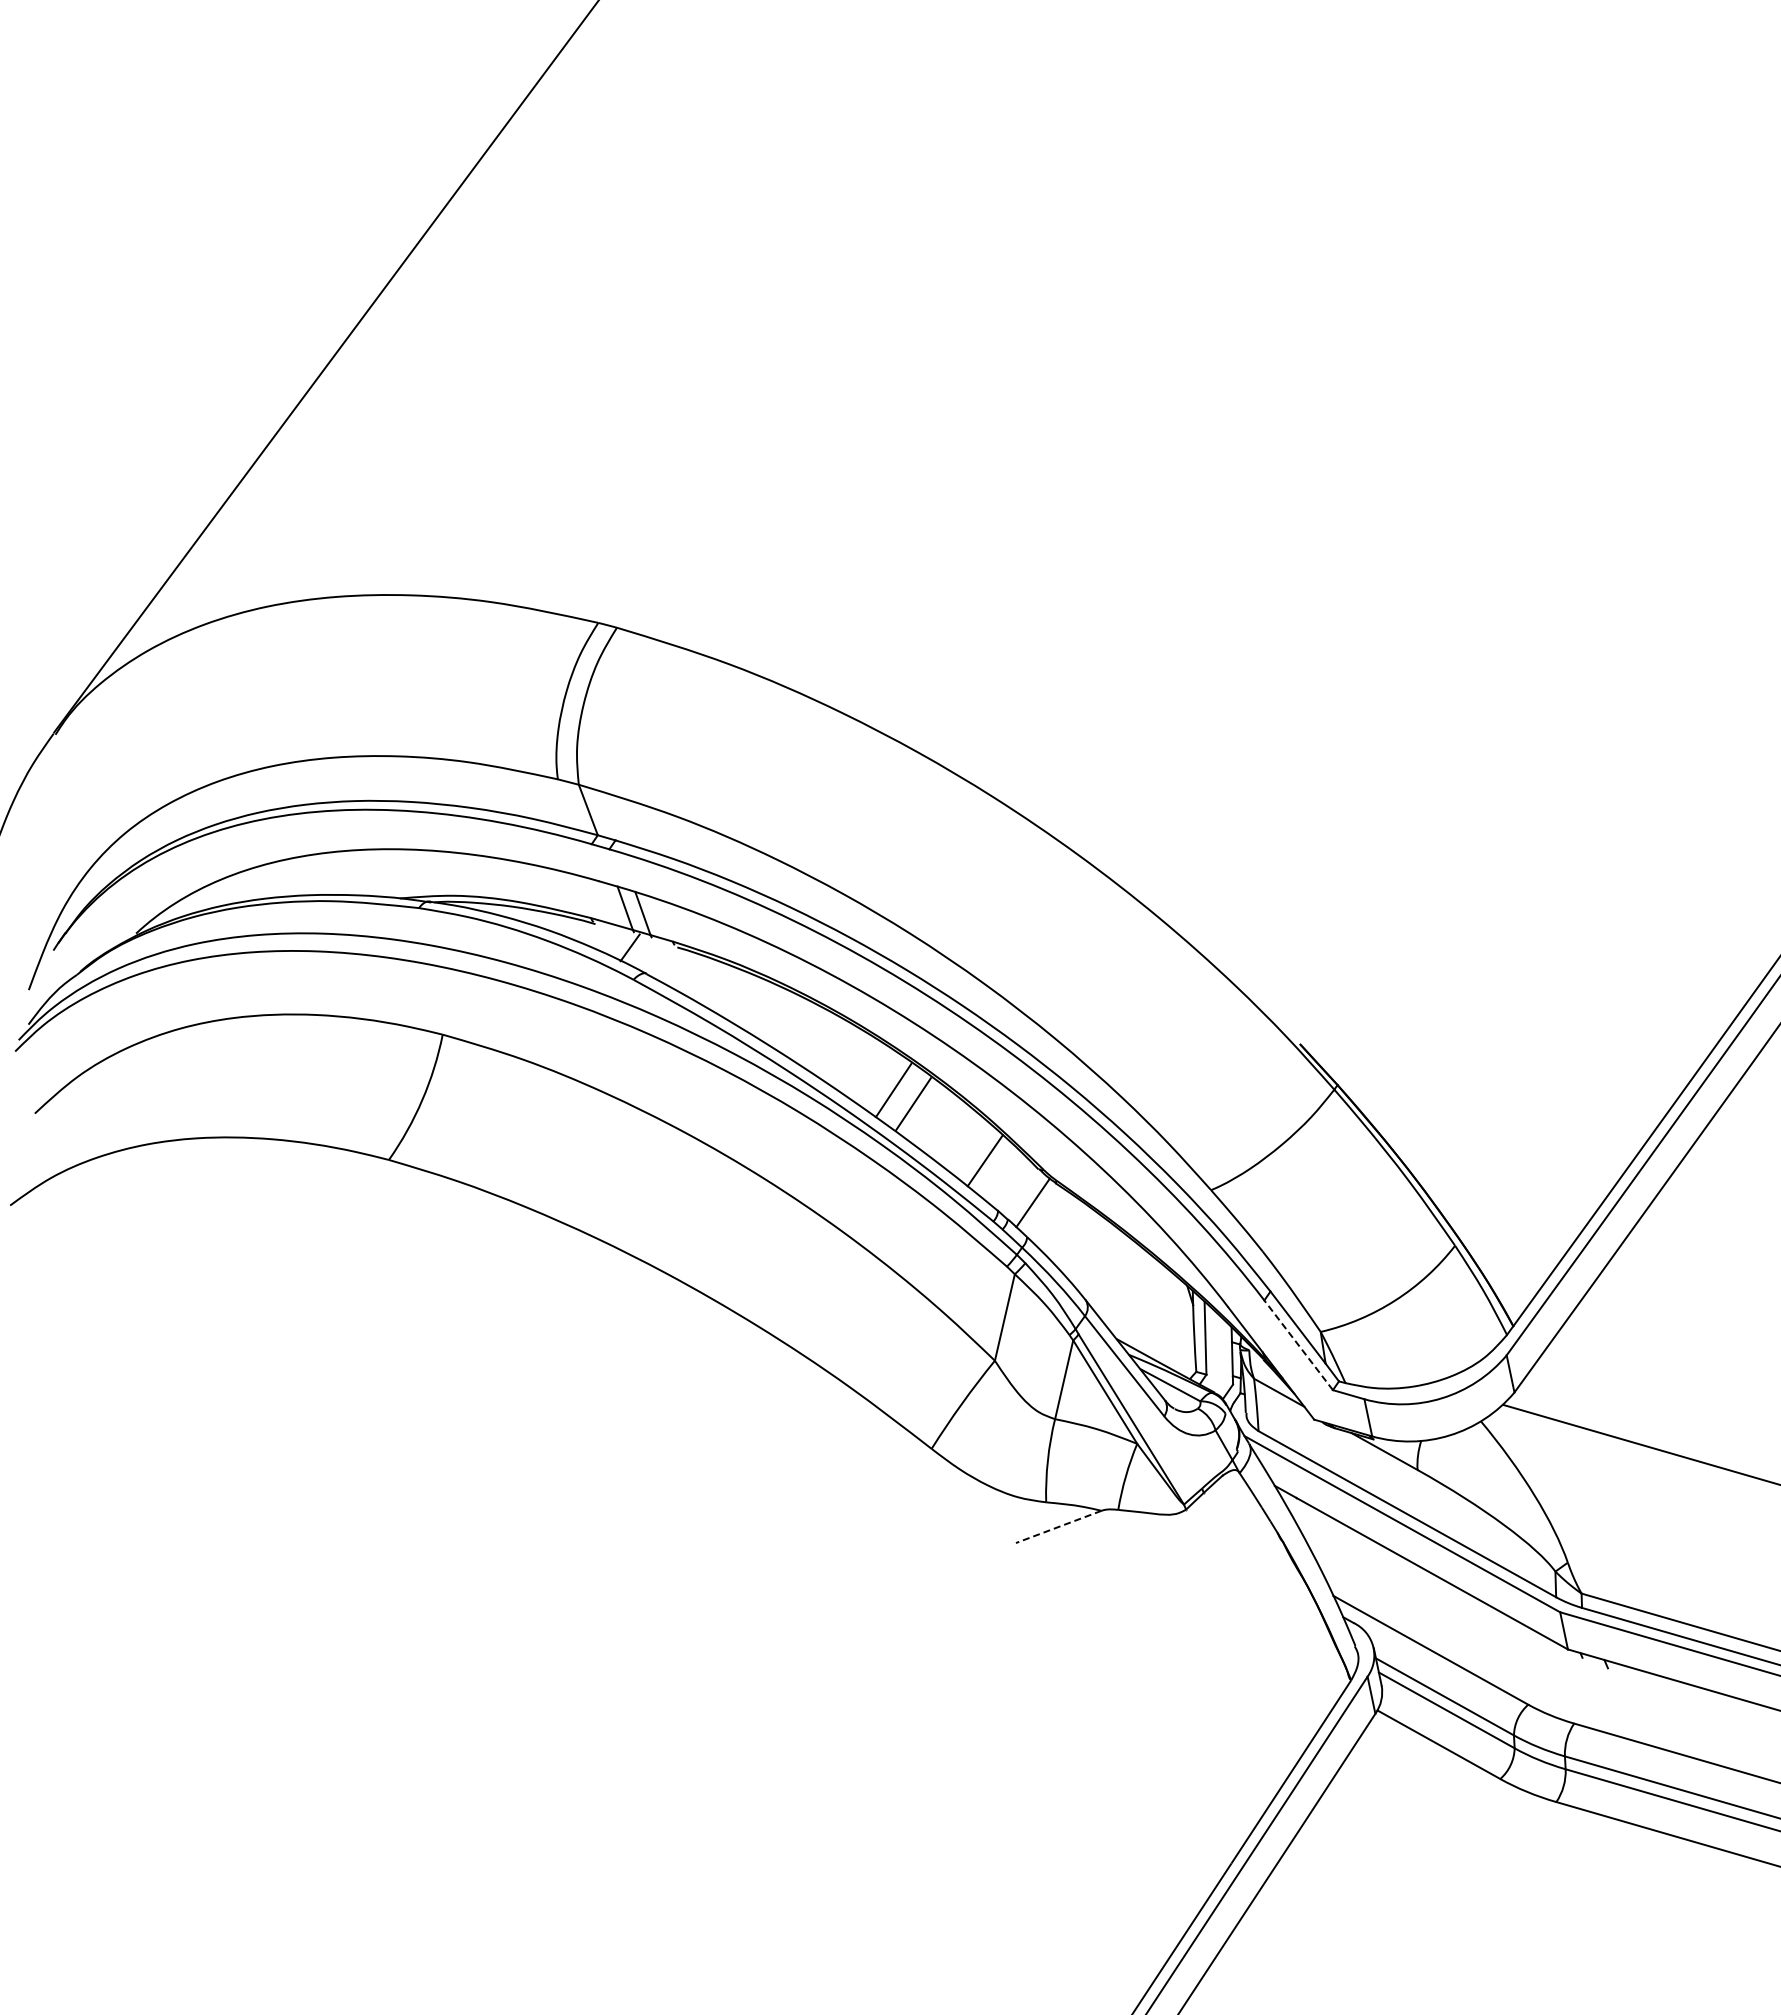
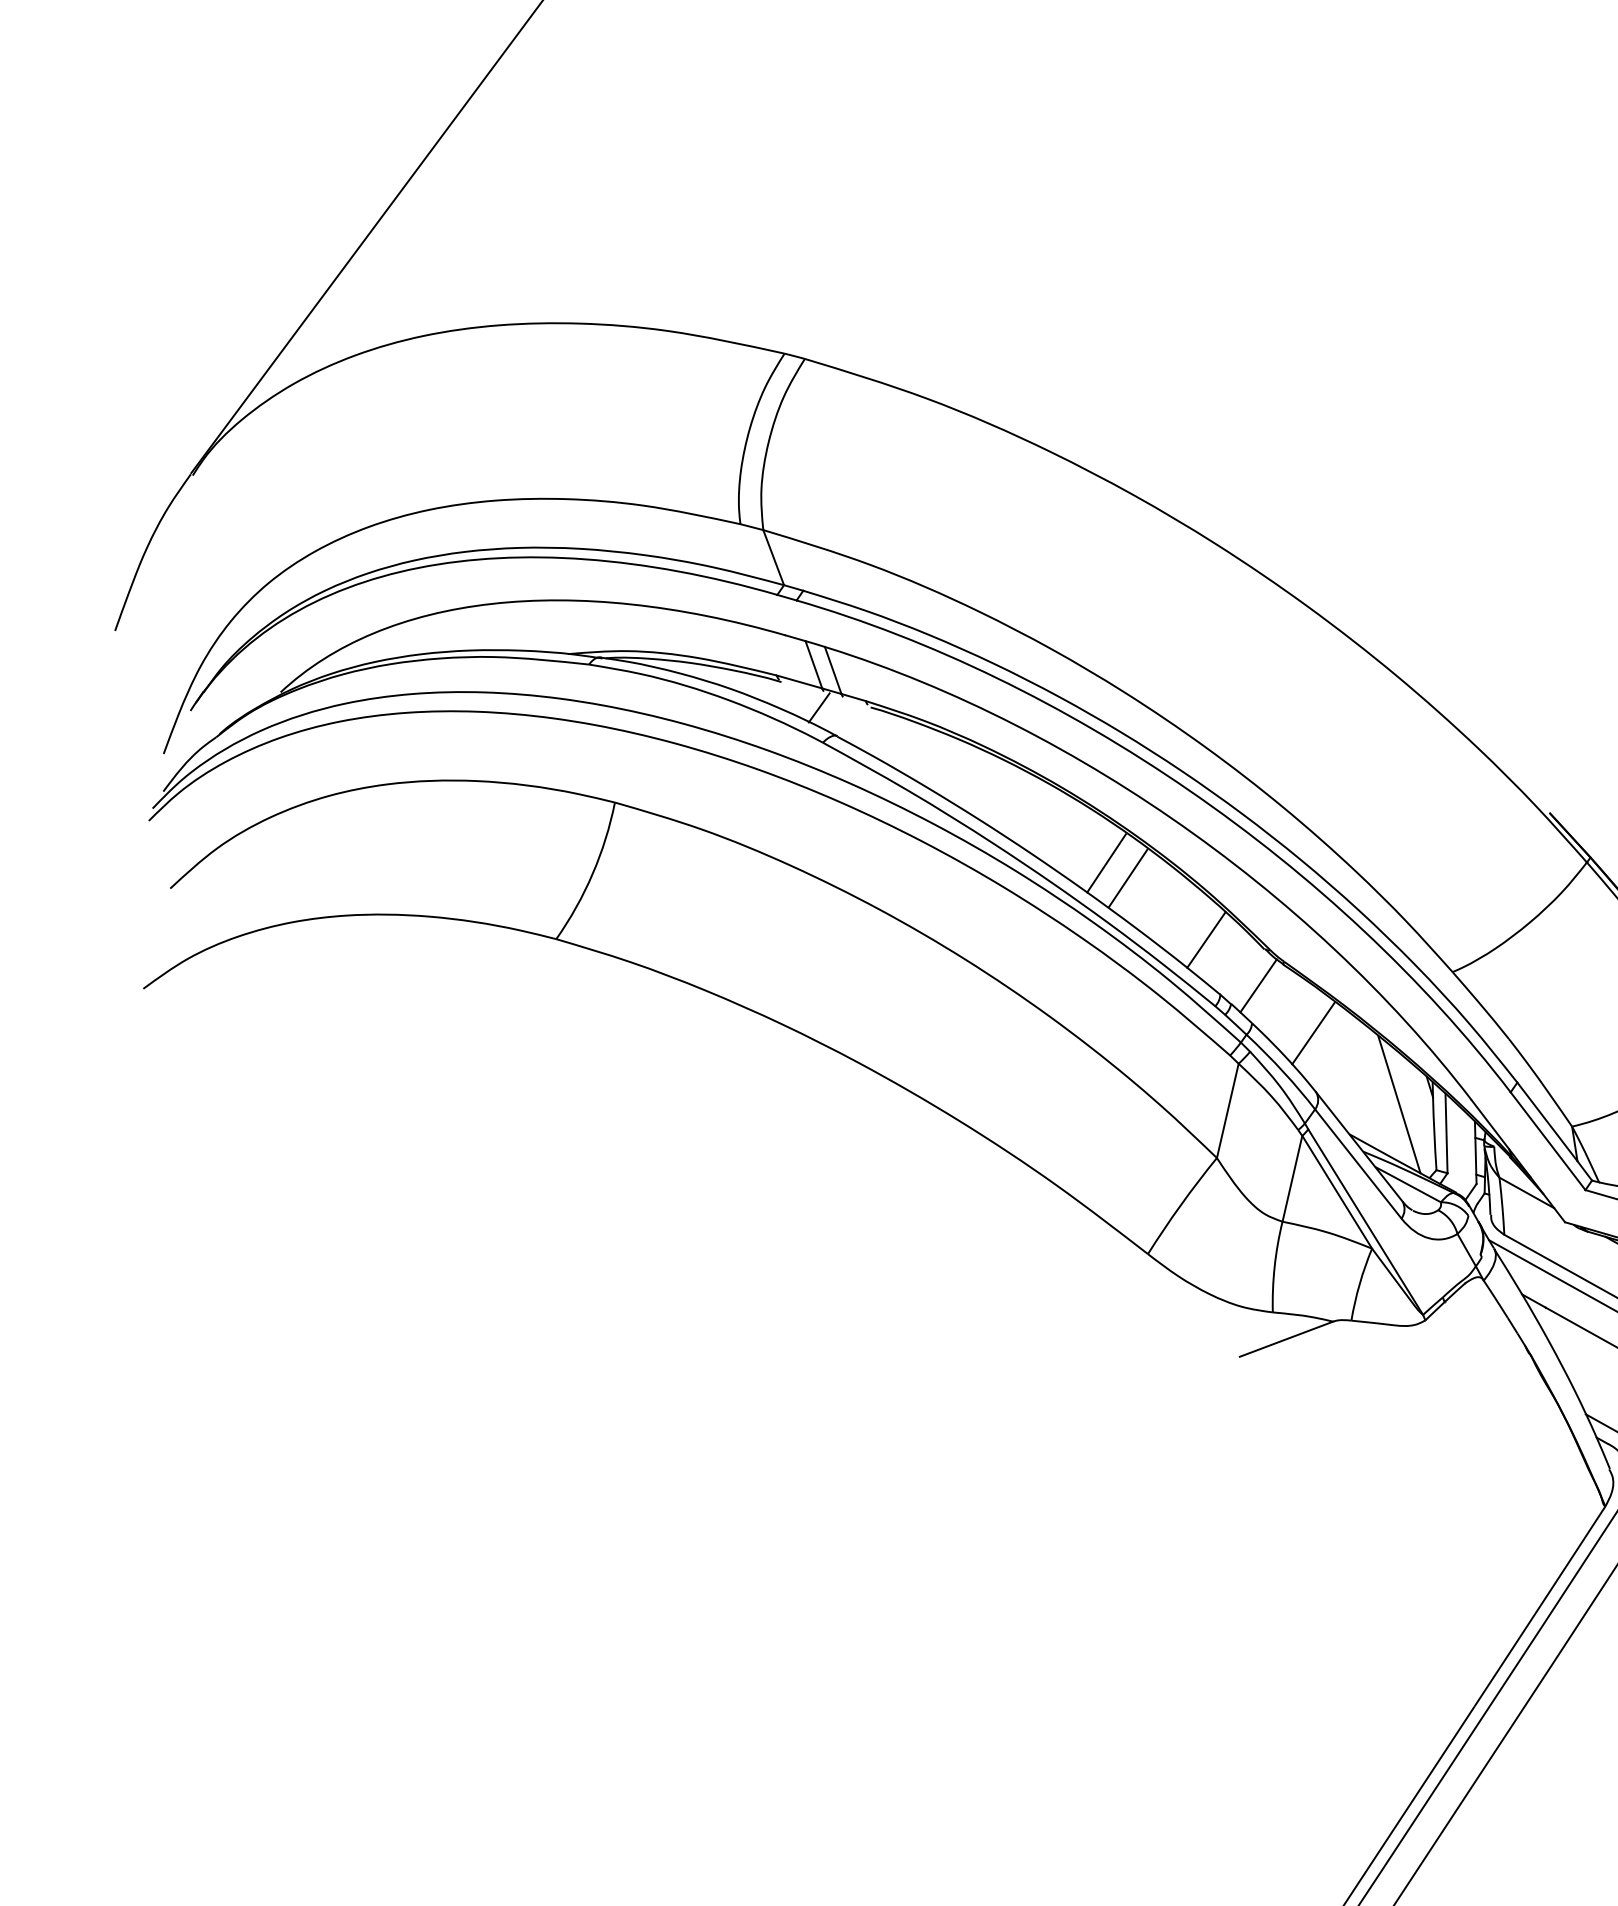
line: (1083, 1245) -> (1313, 1032), added
line: (1161, 1311) -> (1398, 1104), added
line: (1298, 1344) -> (1547, 1140), dashed -> solid
line: (1058, 1526) -> (1286, 1338), dashed -> solid

